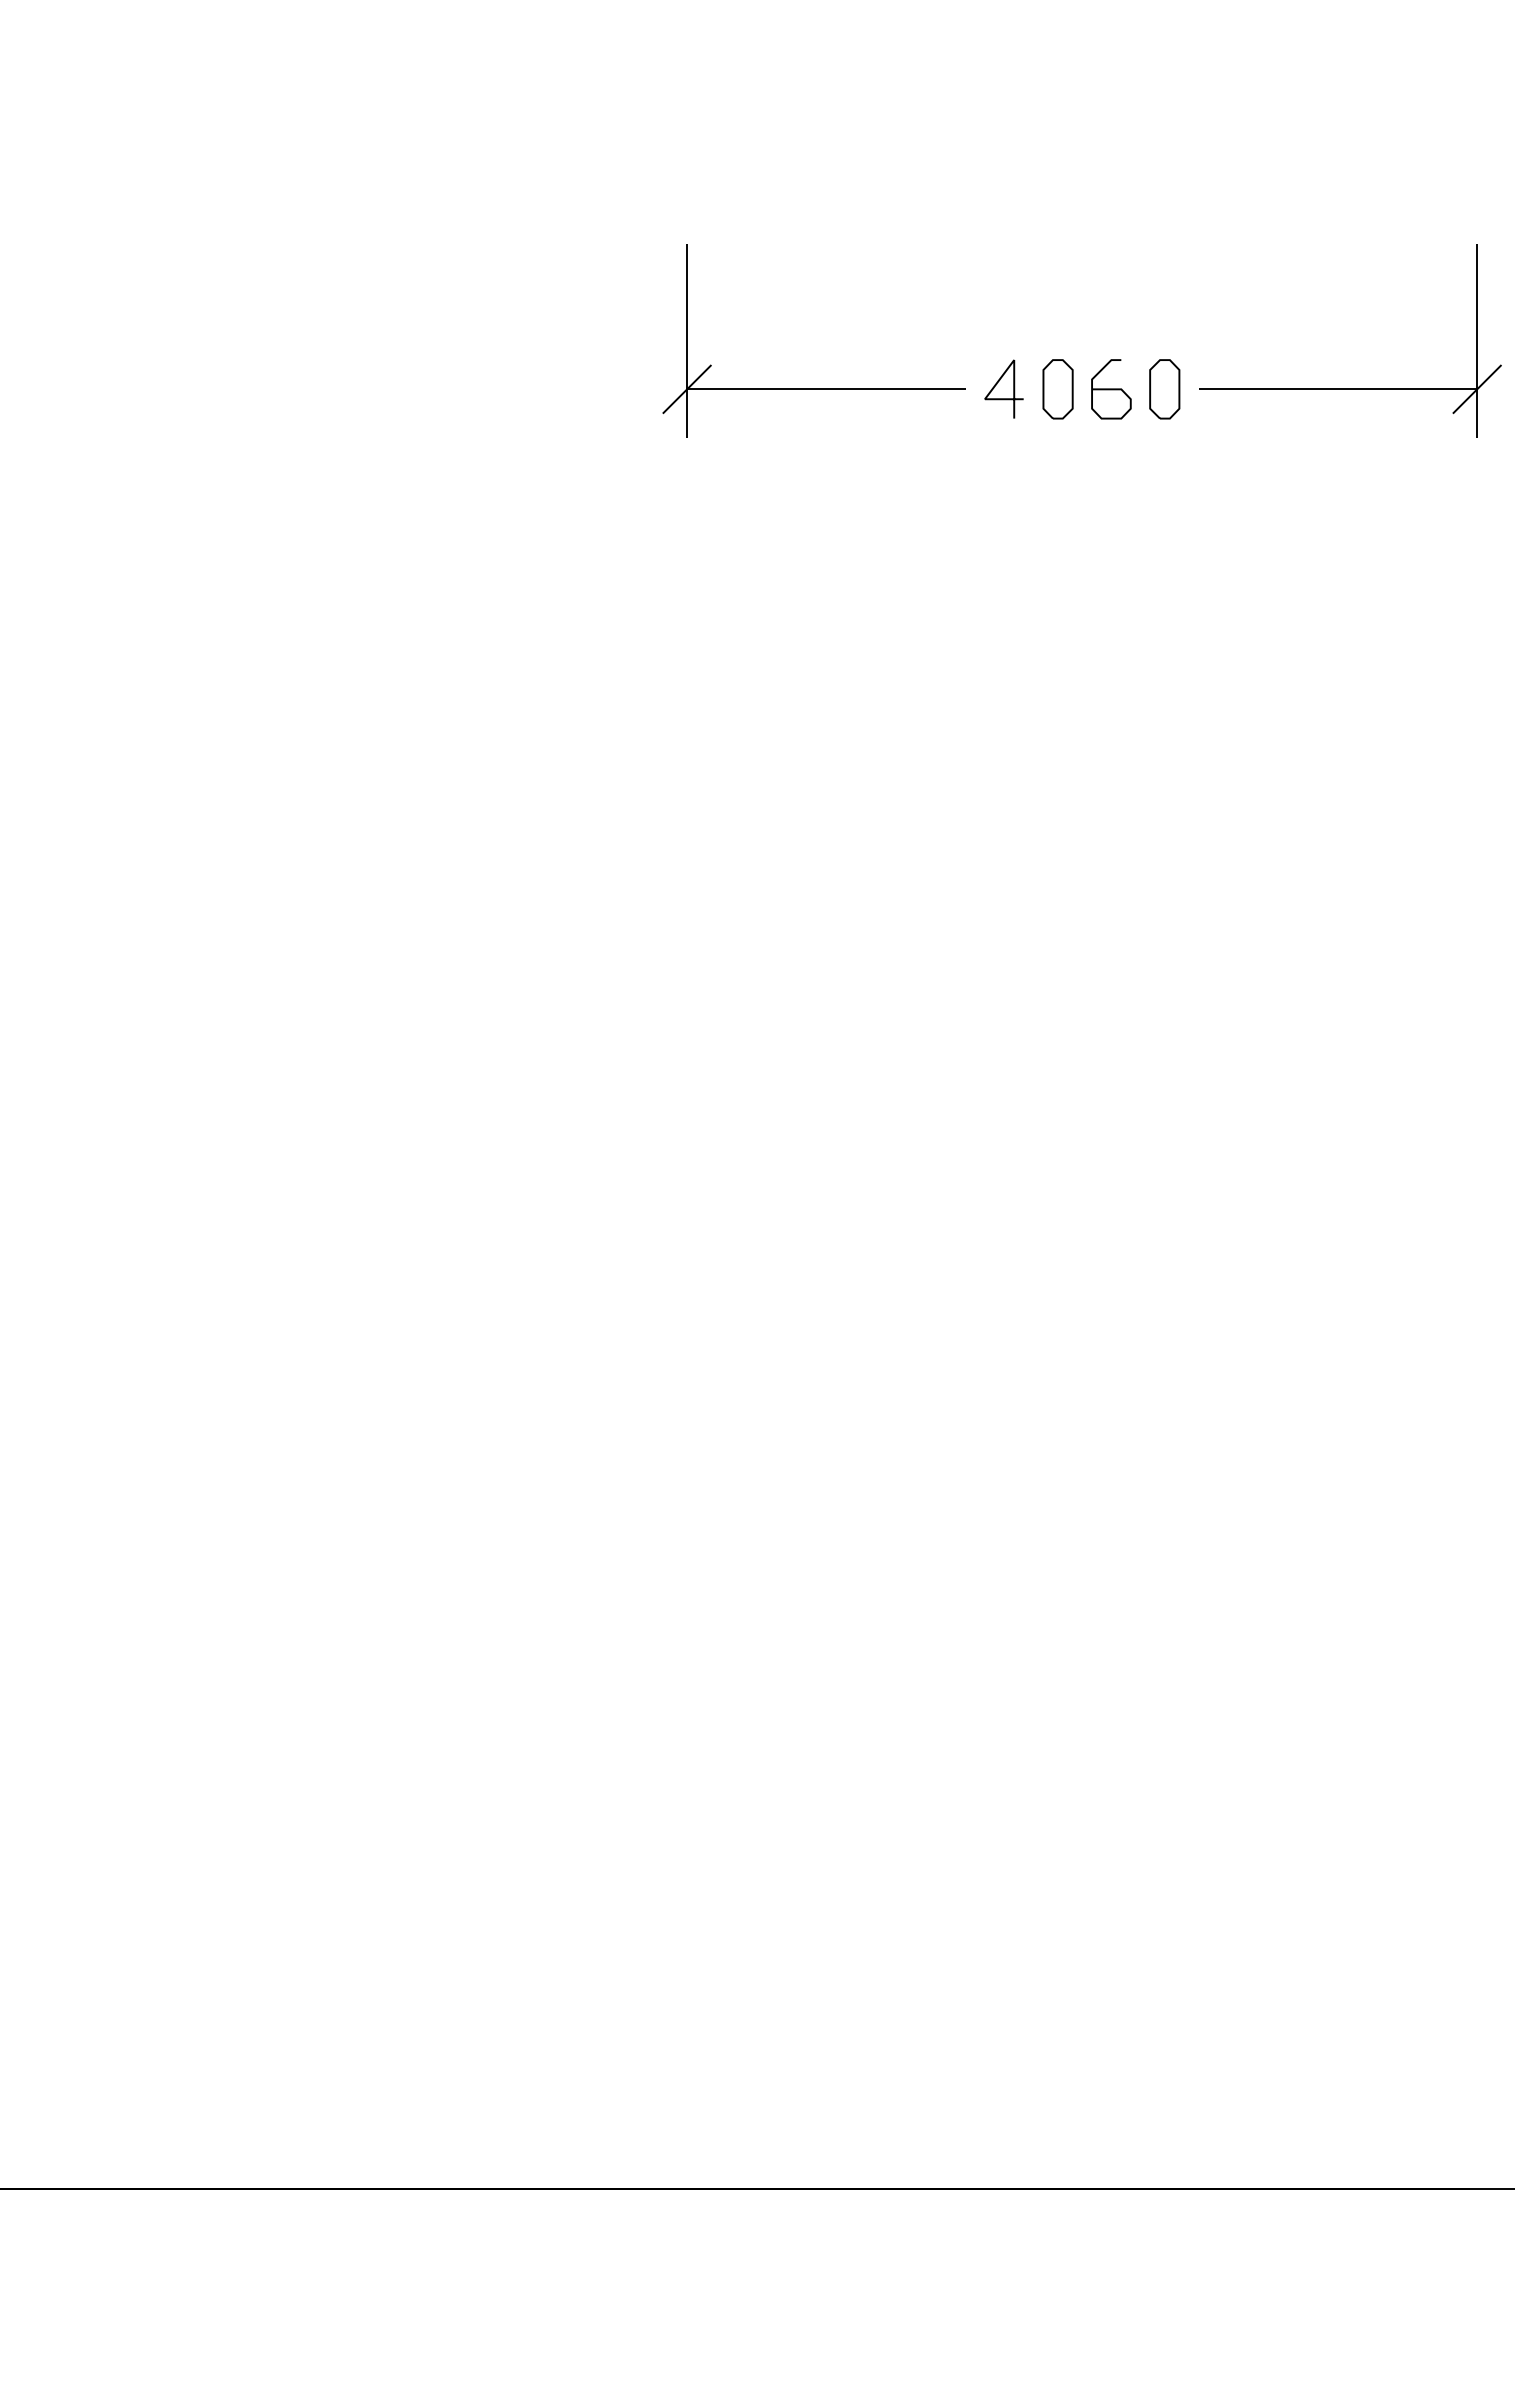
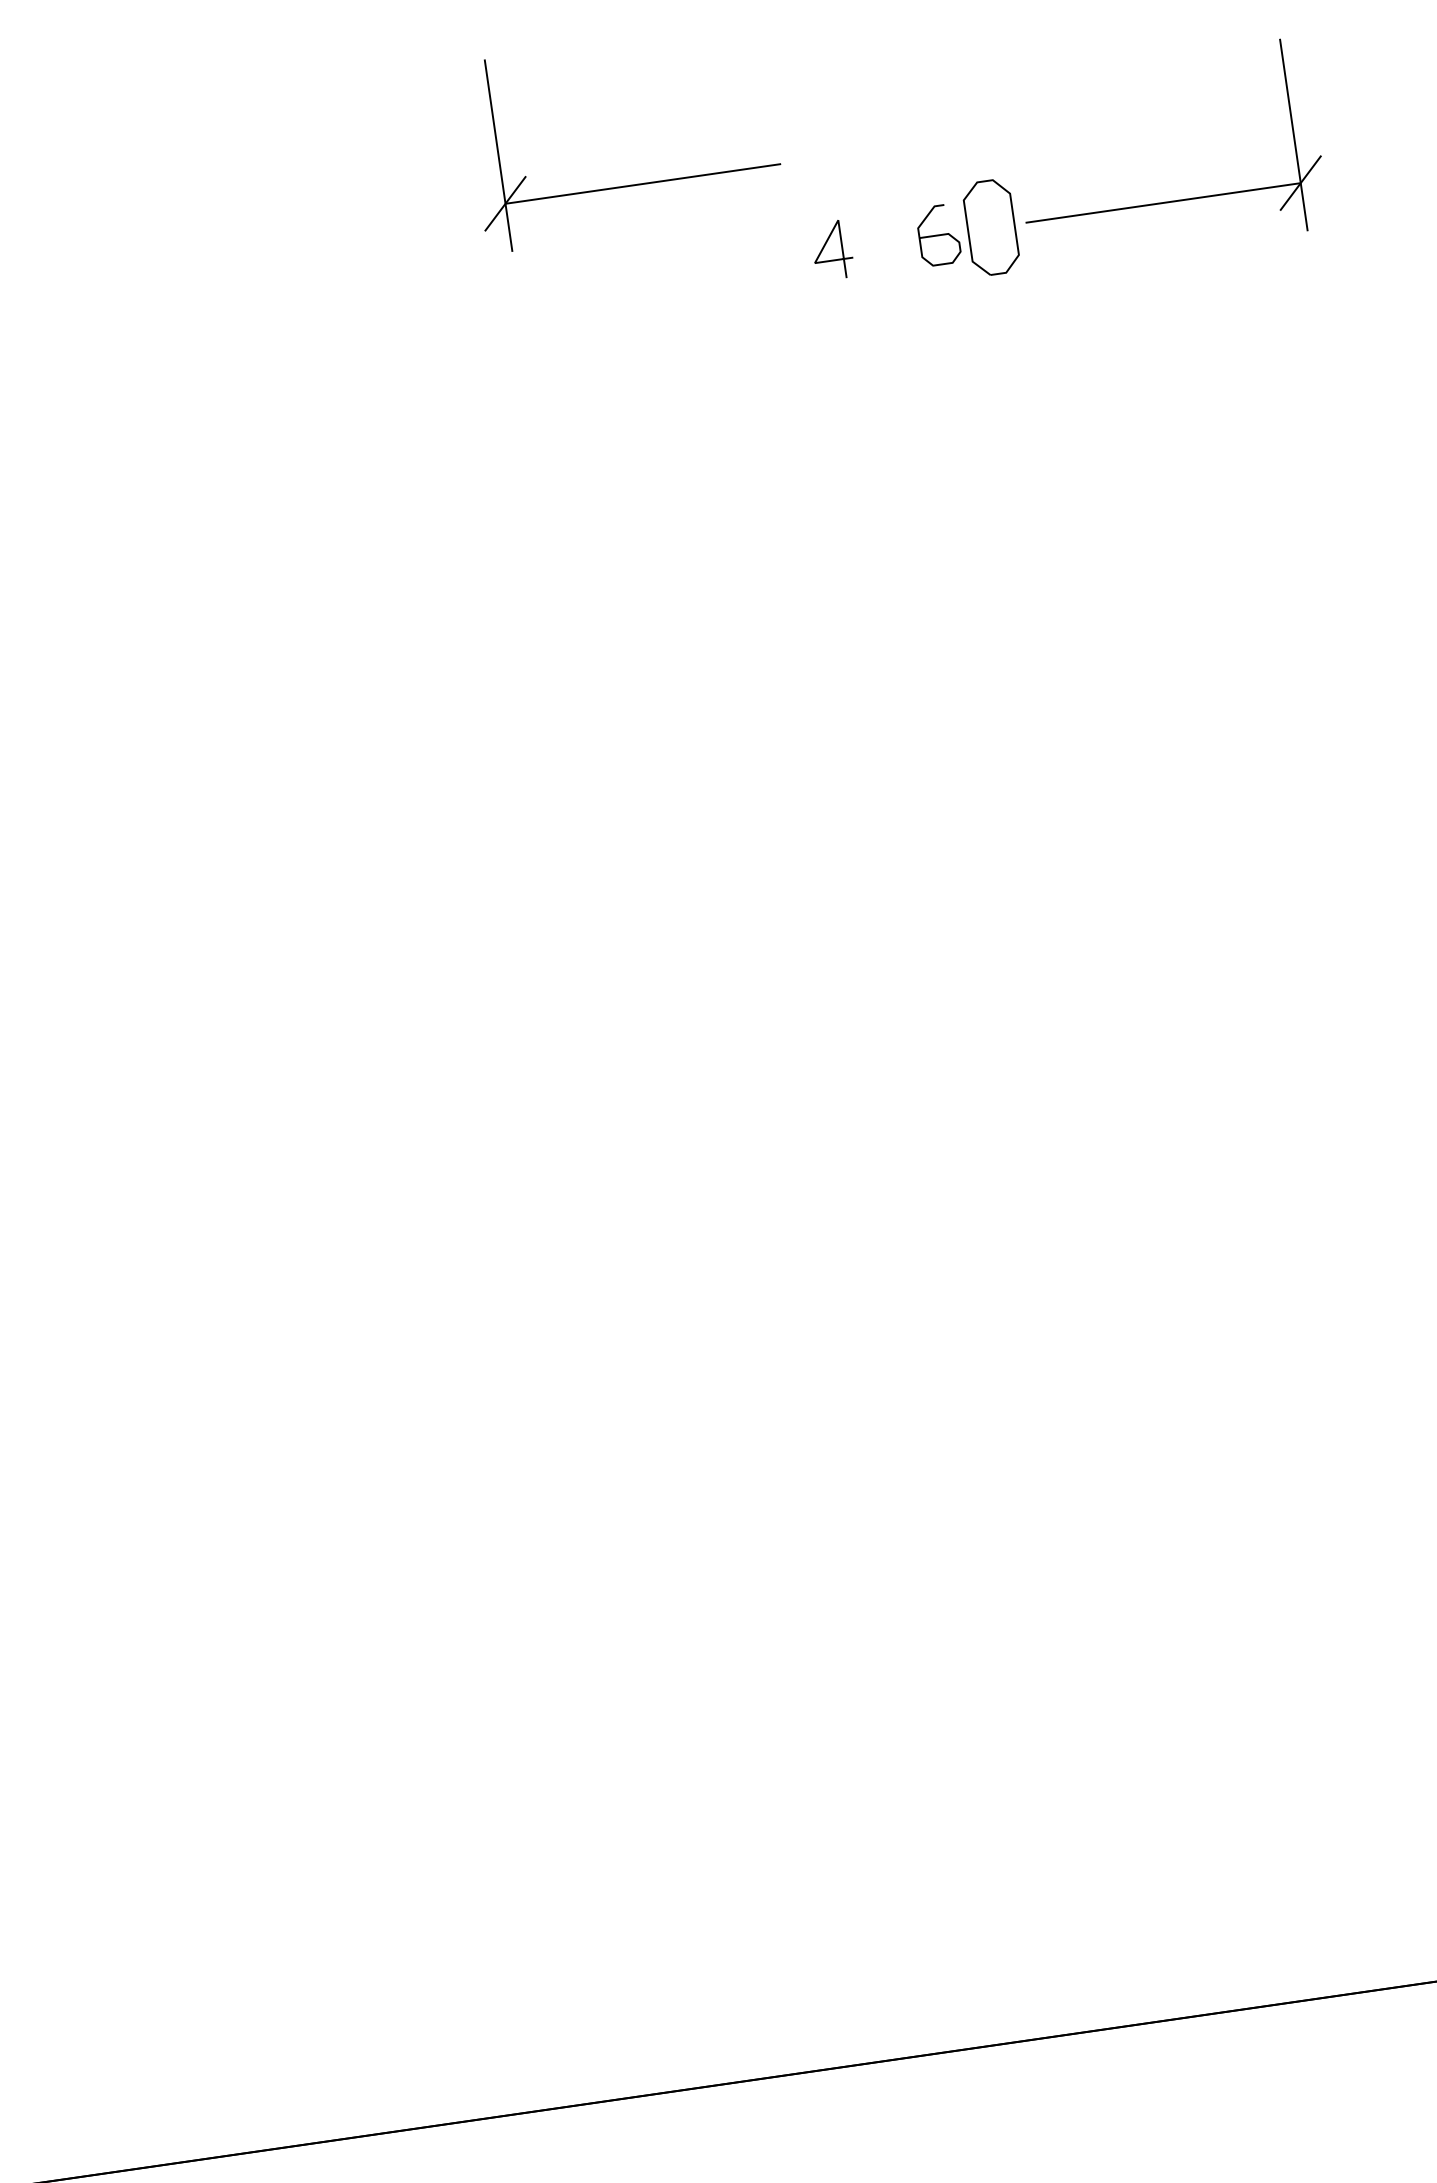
part: (813, 388) -> (630, 184), moved
part: (1057, 389) -> (885, 243), removed
part: (1164, 389) -> (991, 227), size x1.6

